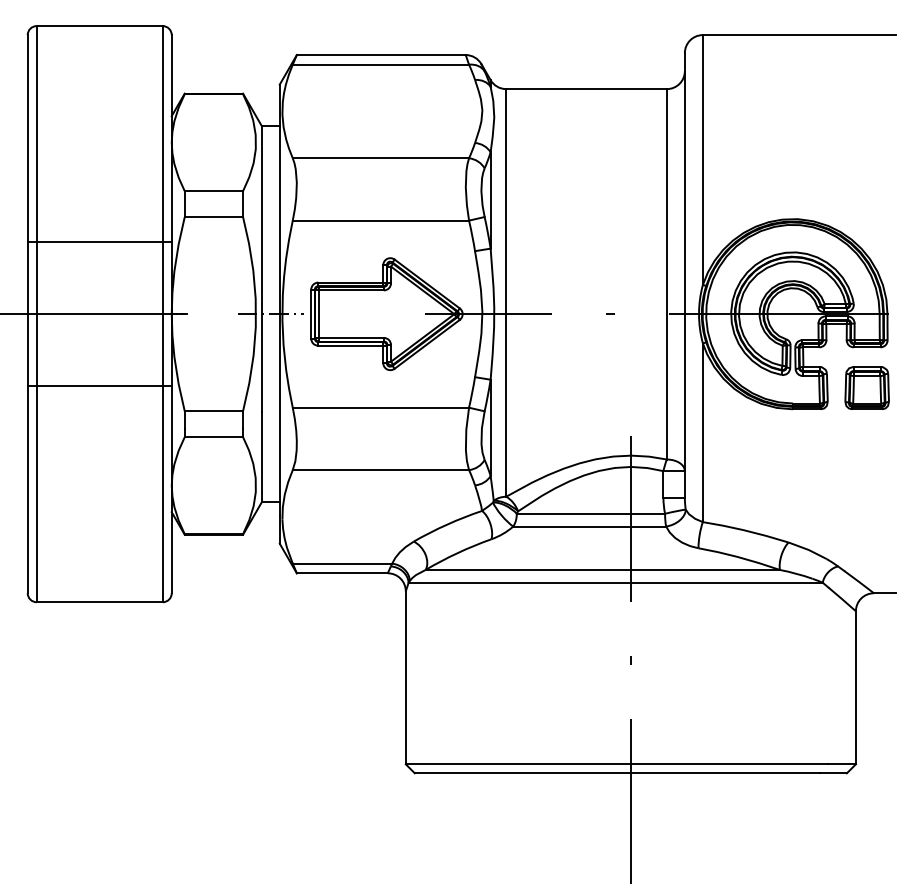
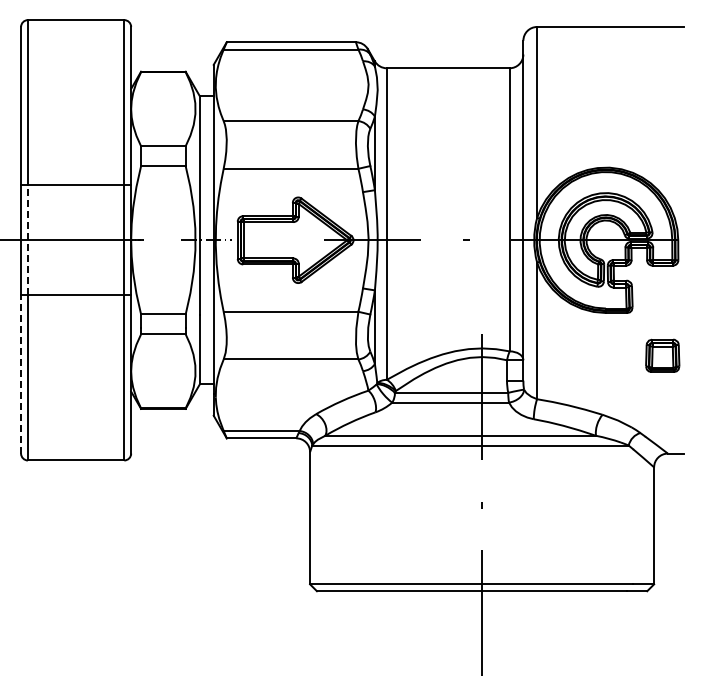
line: (36, 313) -> (27, 239), solid -> dashed
part: (866, 387) -> (662, 355), moved
line: (28, 488) -> (21, 373), solid -> dashed

